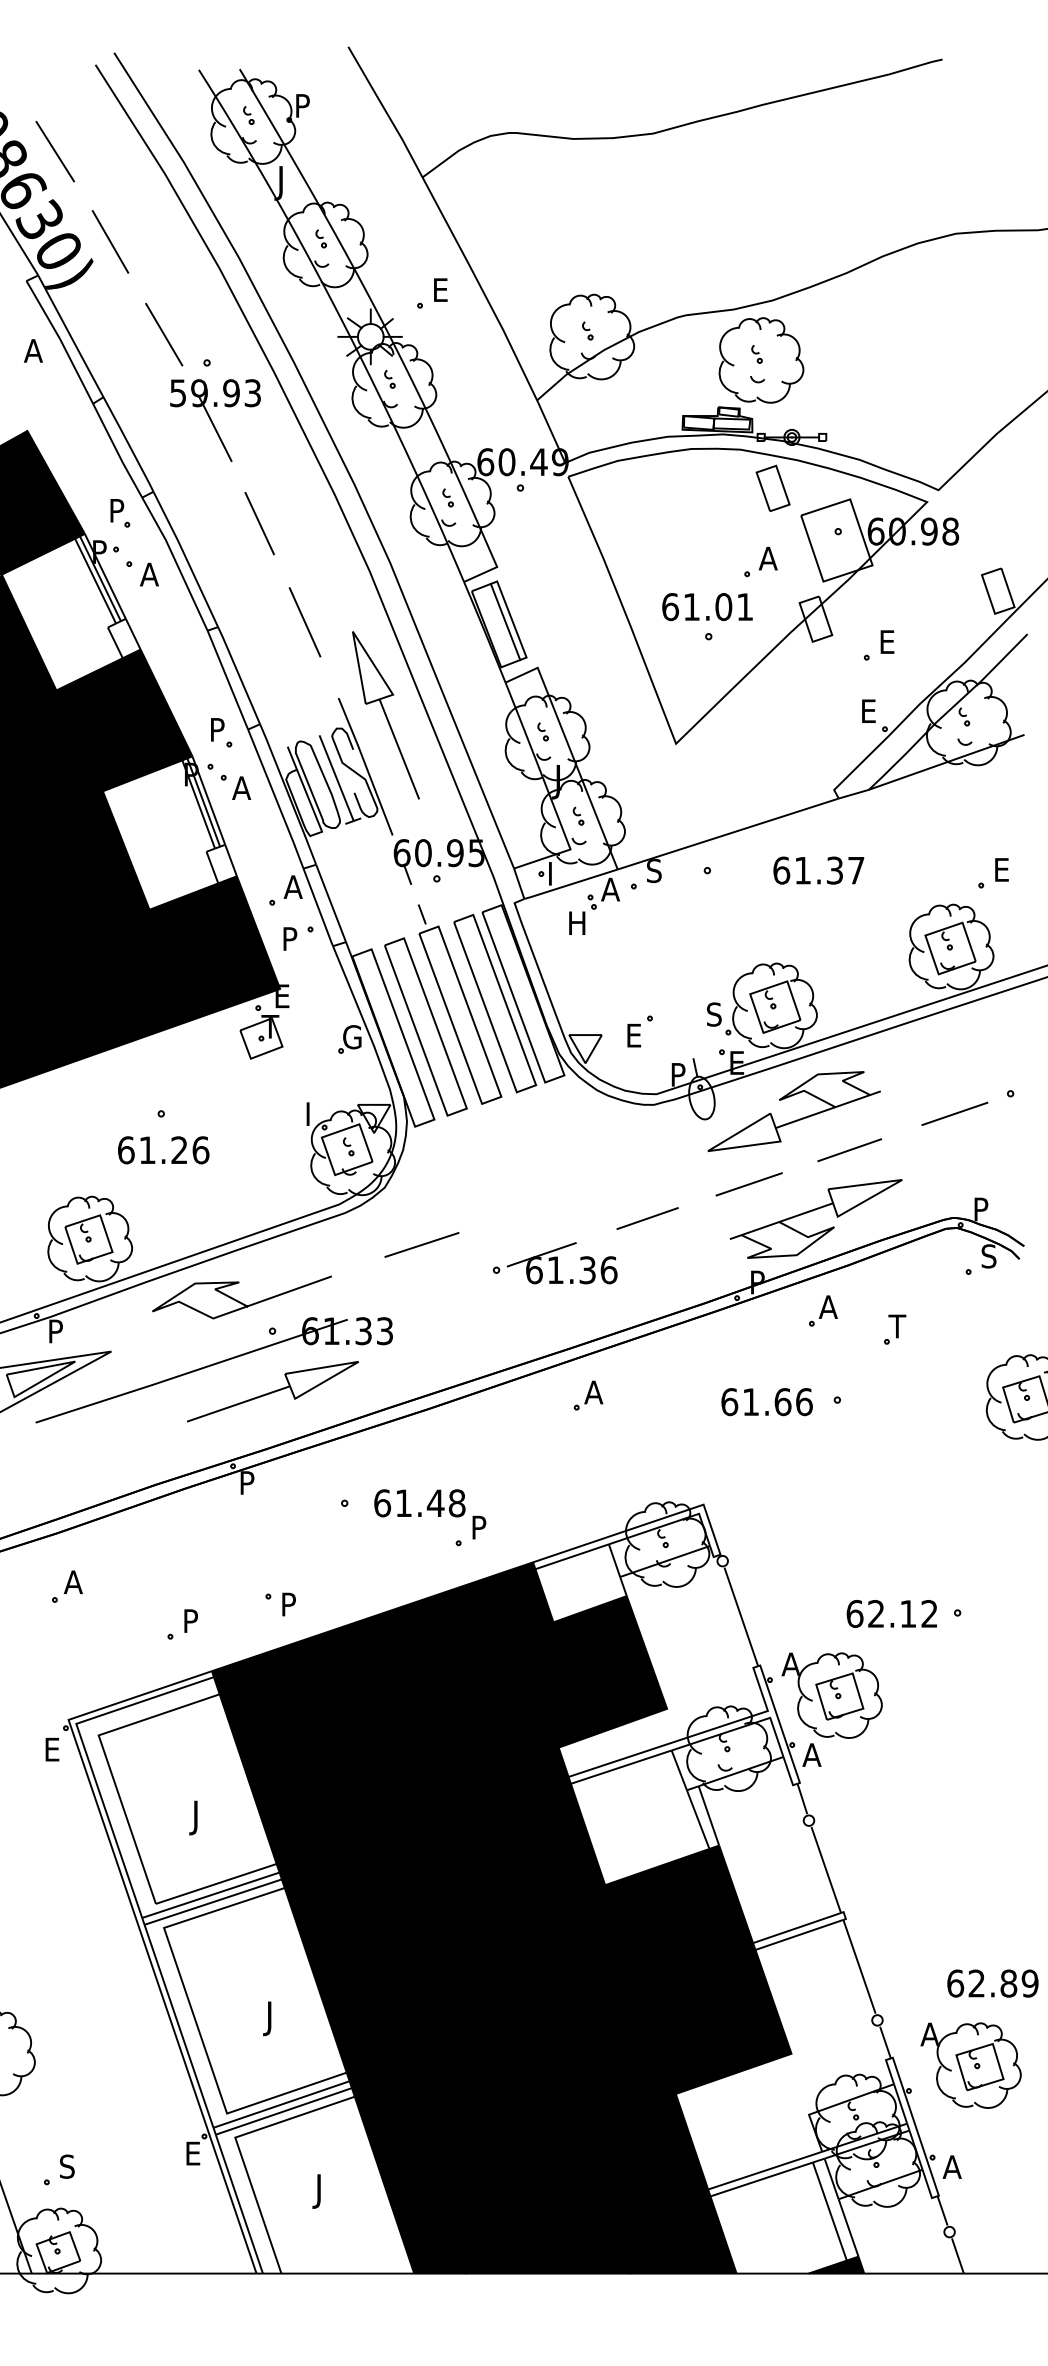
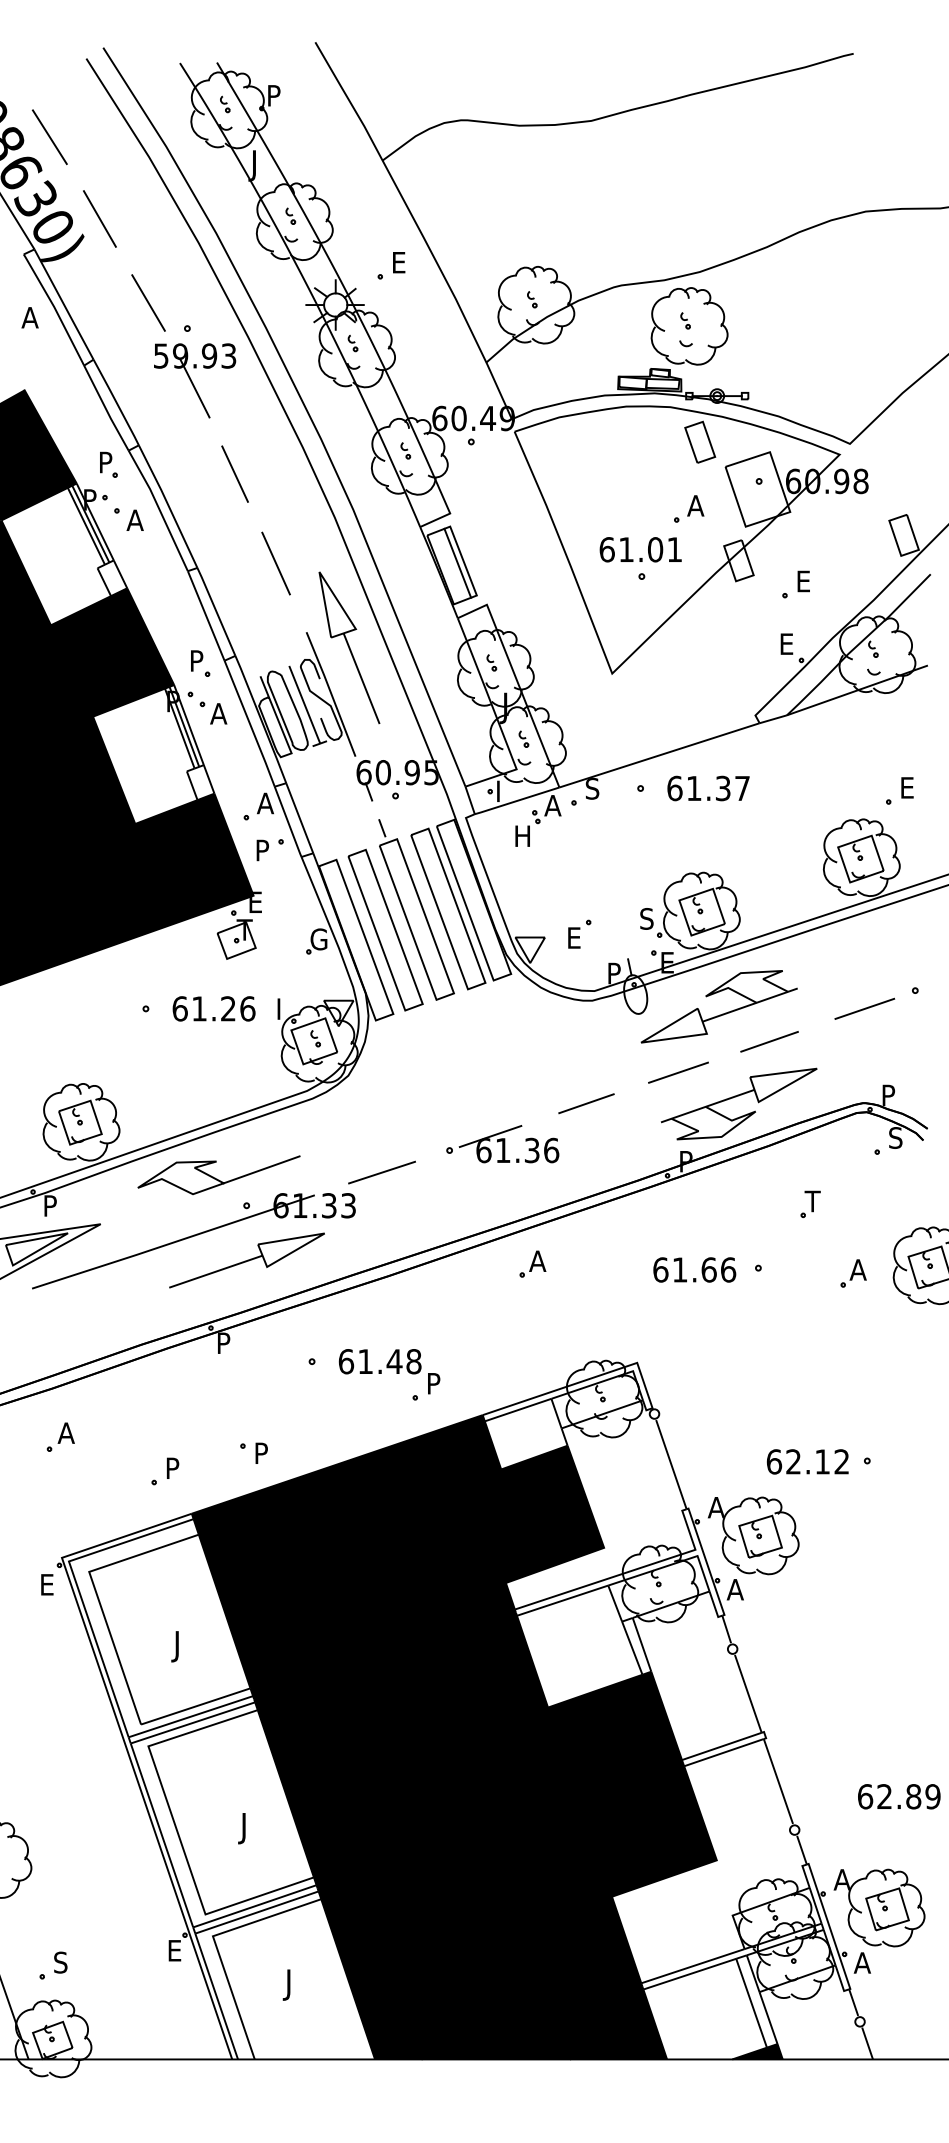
text: (818, 870) -> (708, 788), moved
text: (163, 1149) -> (213, 1008), moved
line: (421, 1244) -> (381, 1172), moved
part: (823, 1311) -> (853, 1273), moved
part: (971, 2065) -> (879, 1907), moved

